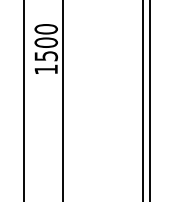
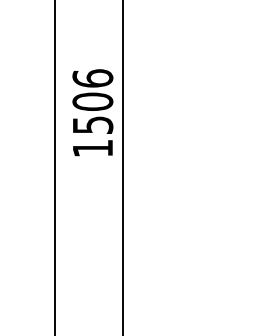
text: (45, 29) -> (91, 78), 1500 -> 1506

